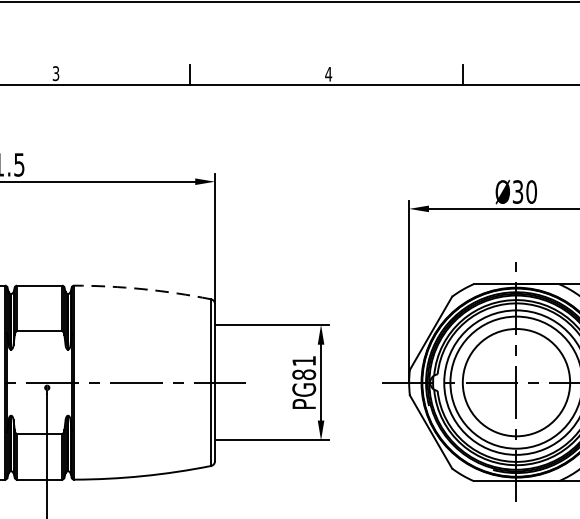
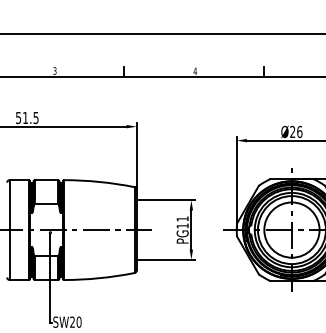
text: (525, 191) -> (296, 131), Ø30 -> Ø26
arc: (142, 288) -> (99, 181), dashed -> solid
text: (303, 373) -> (182, 225), PG81 -> PG11

